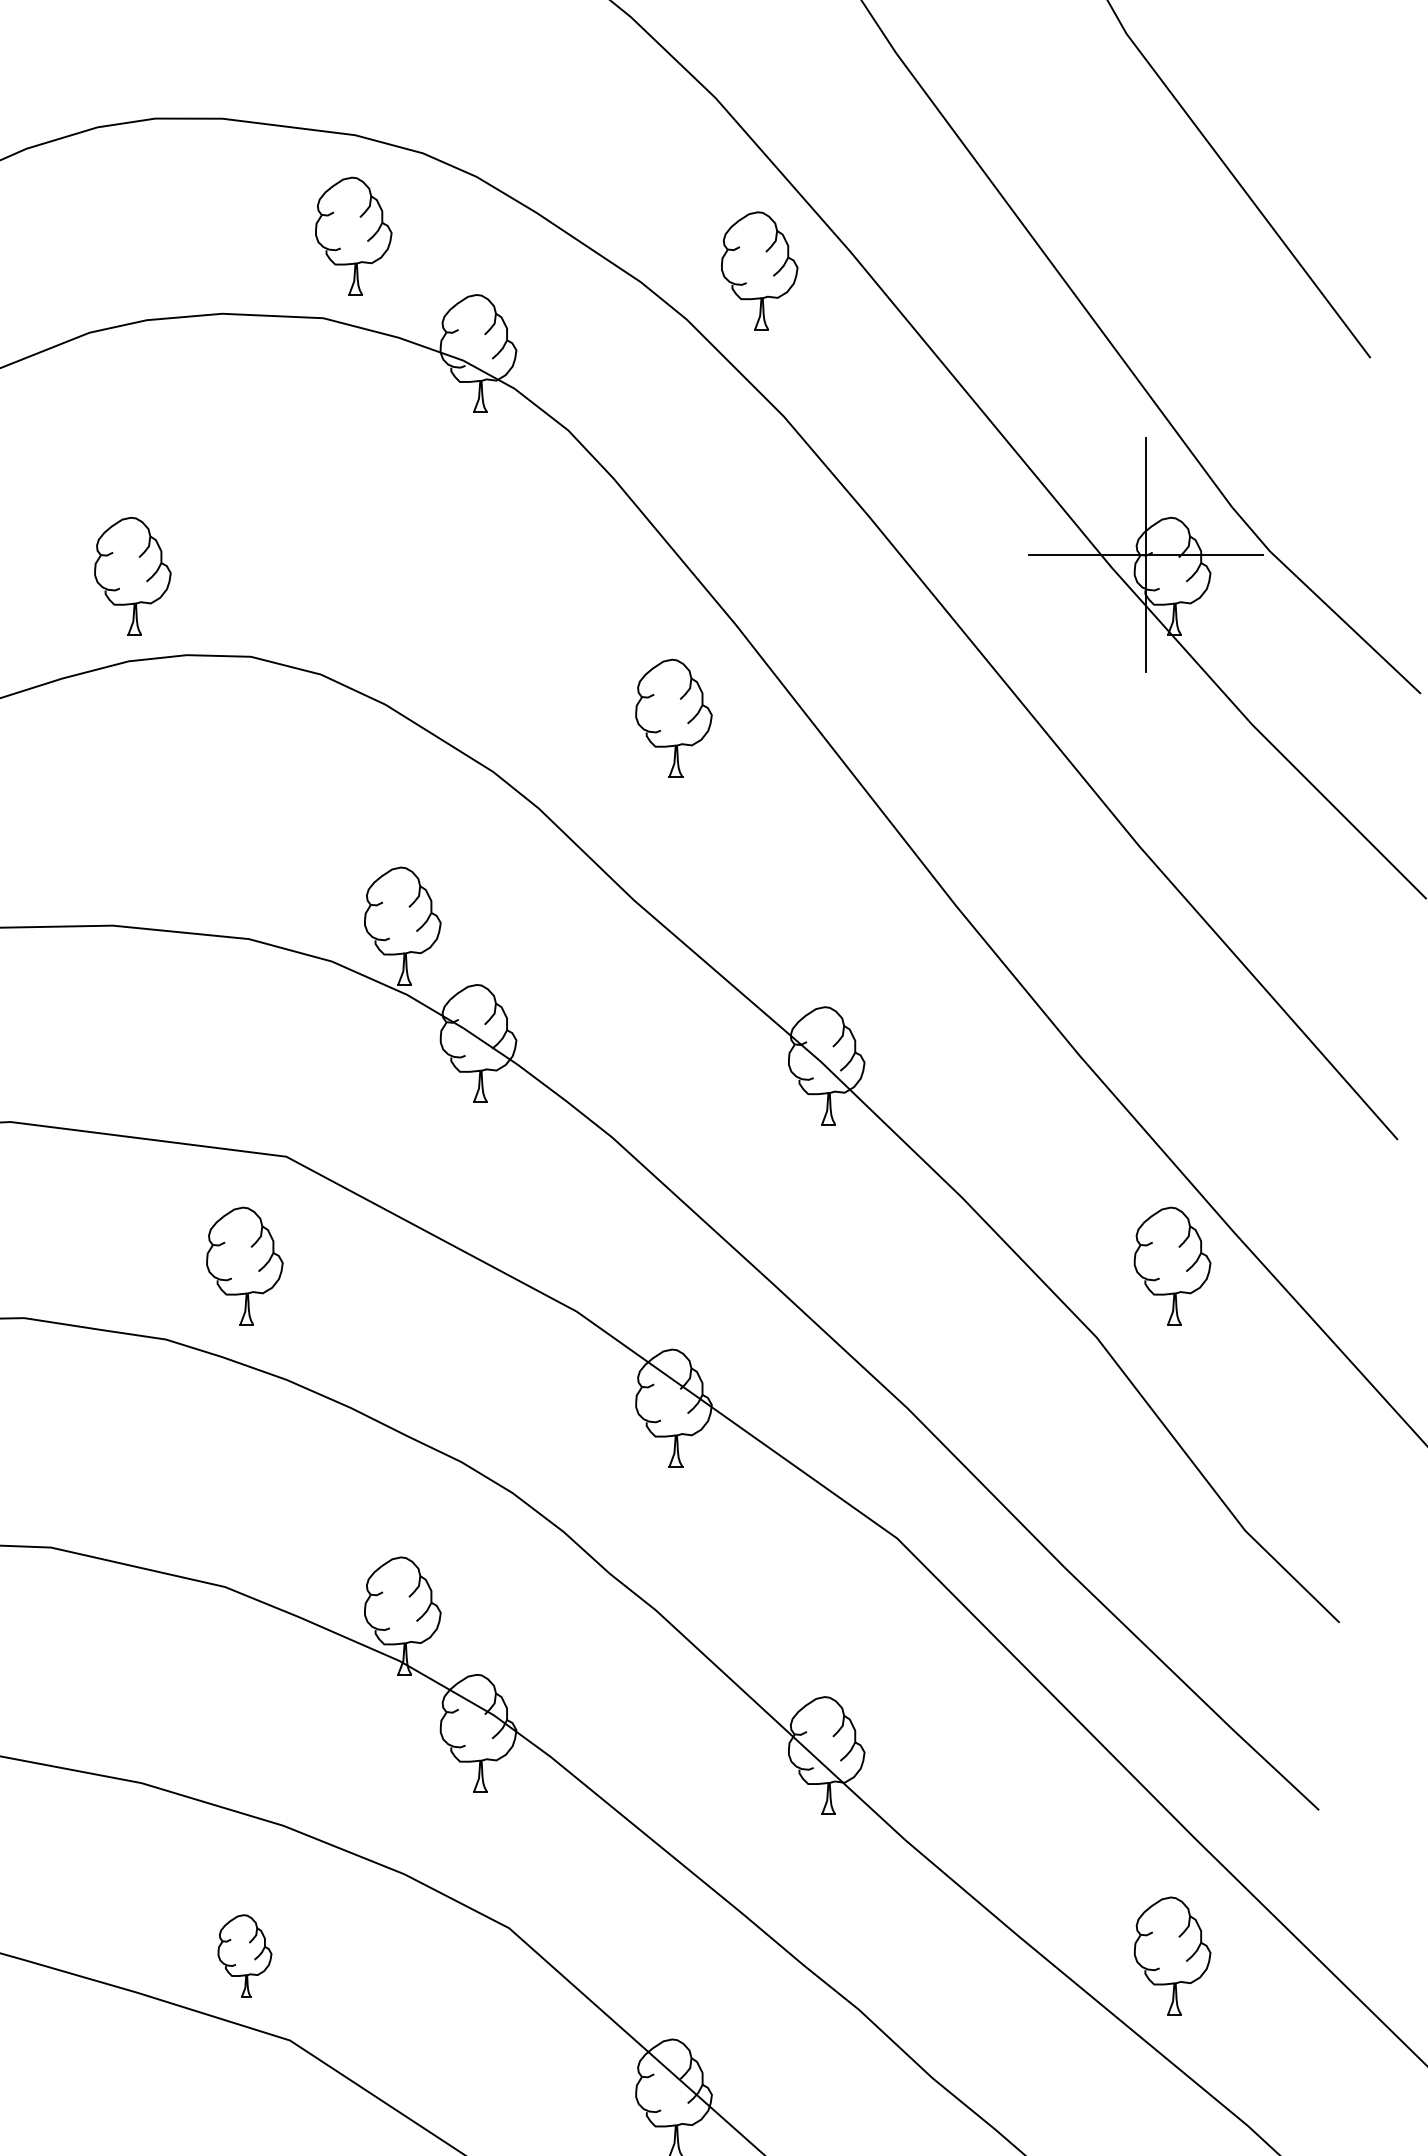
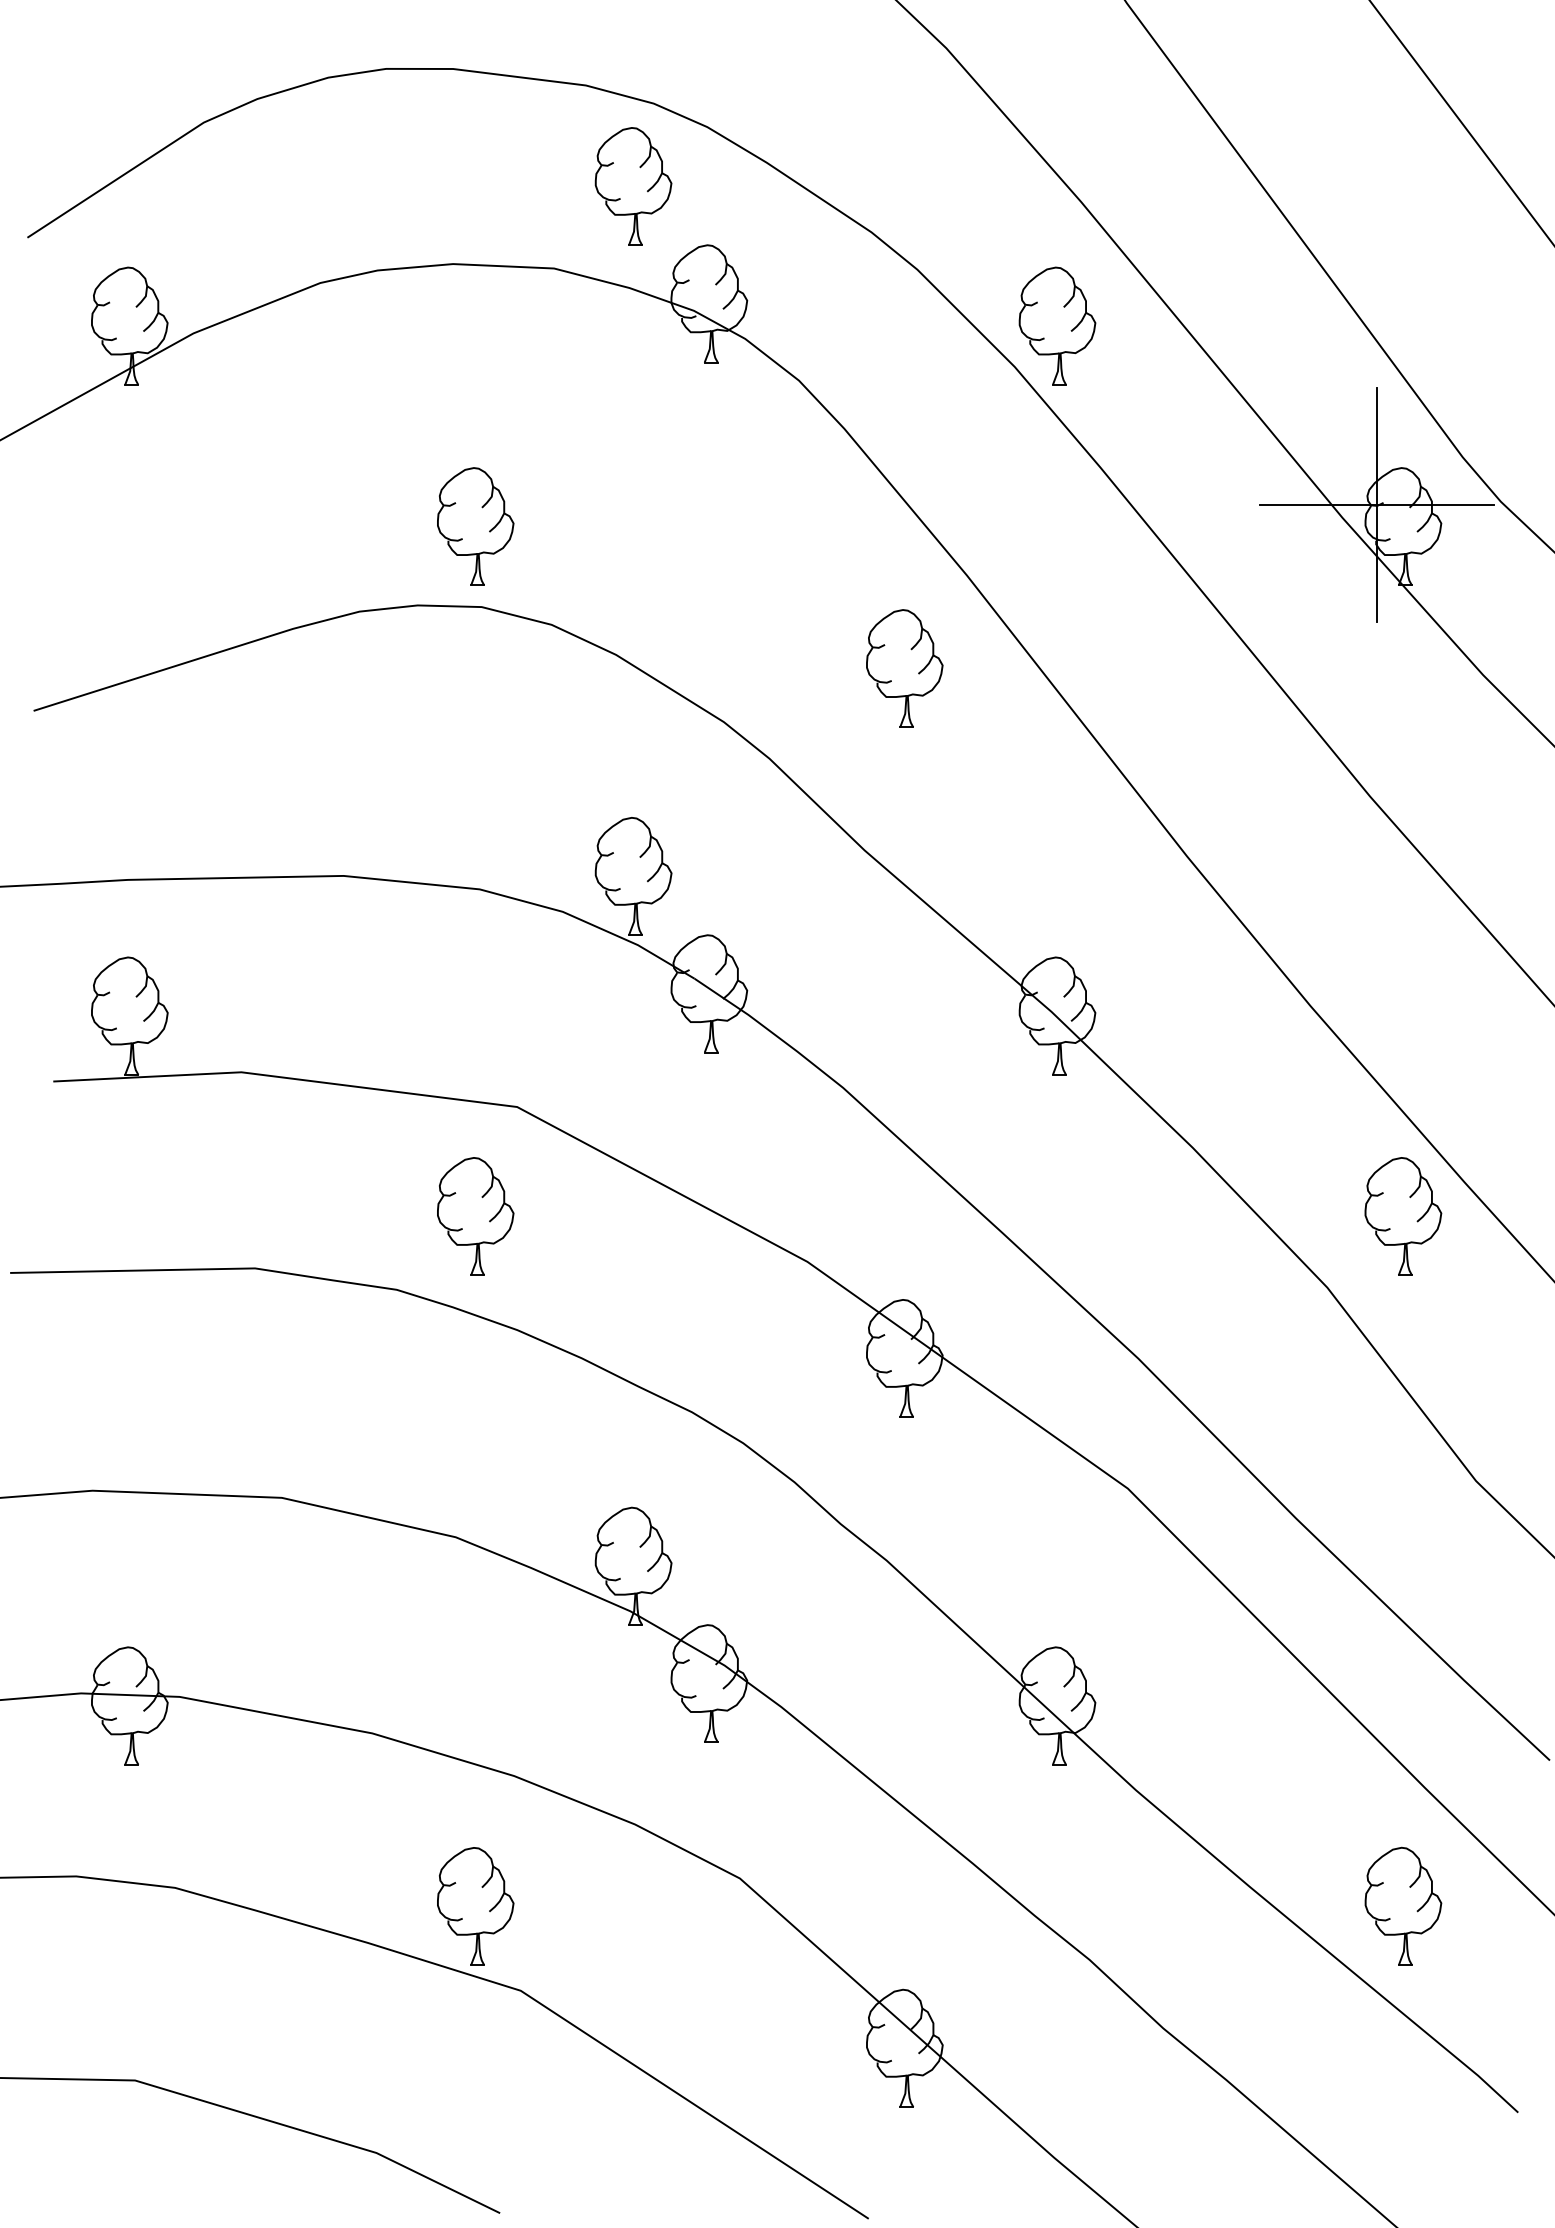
part: (353, 236) -> (633, 186), moved
part: (759, 270) -> (1057, 325), moved
part: (132, 576) -> (475, 526), moved
part: (244, 1956) -> (475, 1906), size x1.43

